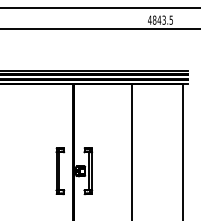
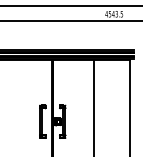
text: (154, 19) -> (109, 13), 4843.5 -> 4543.5

